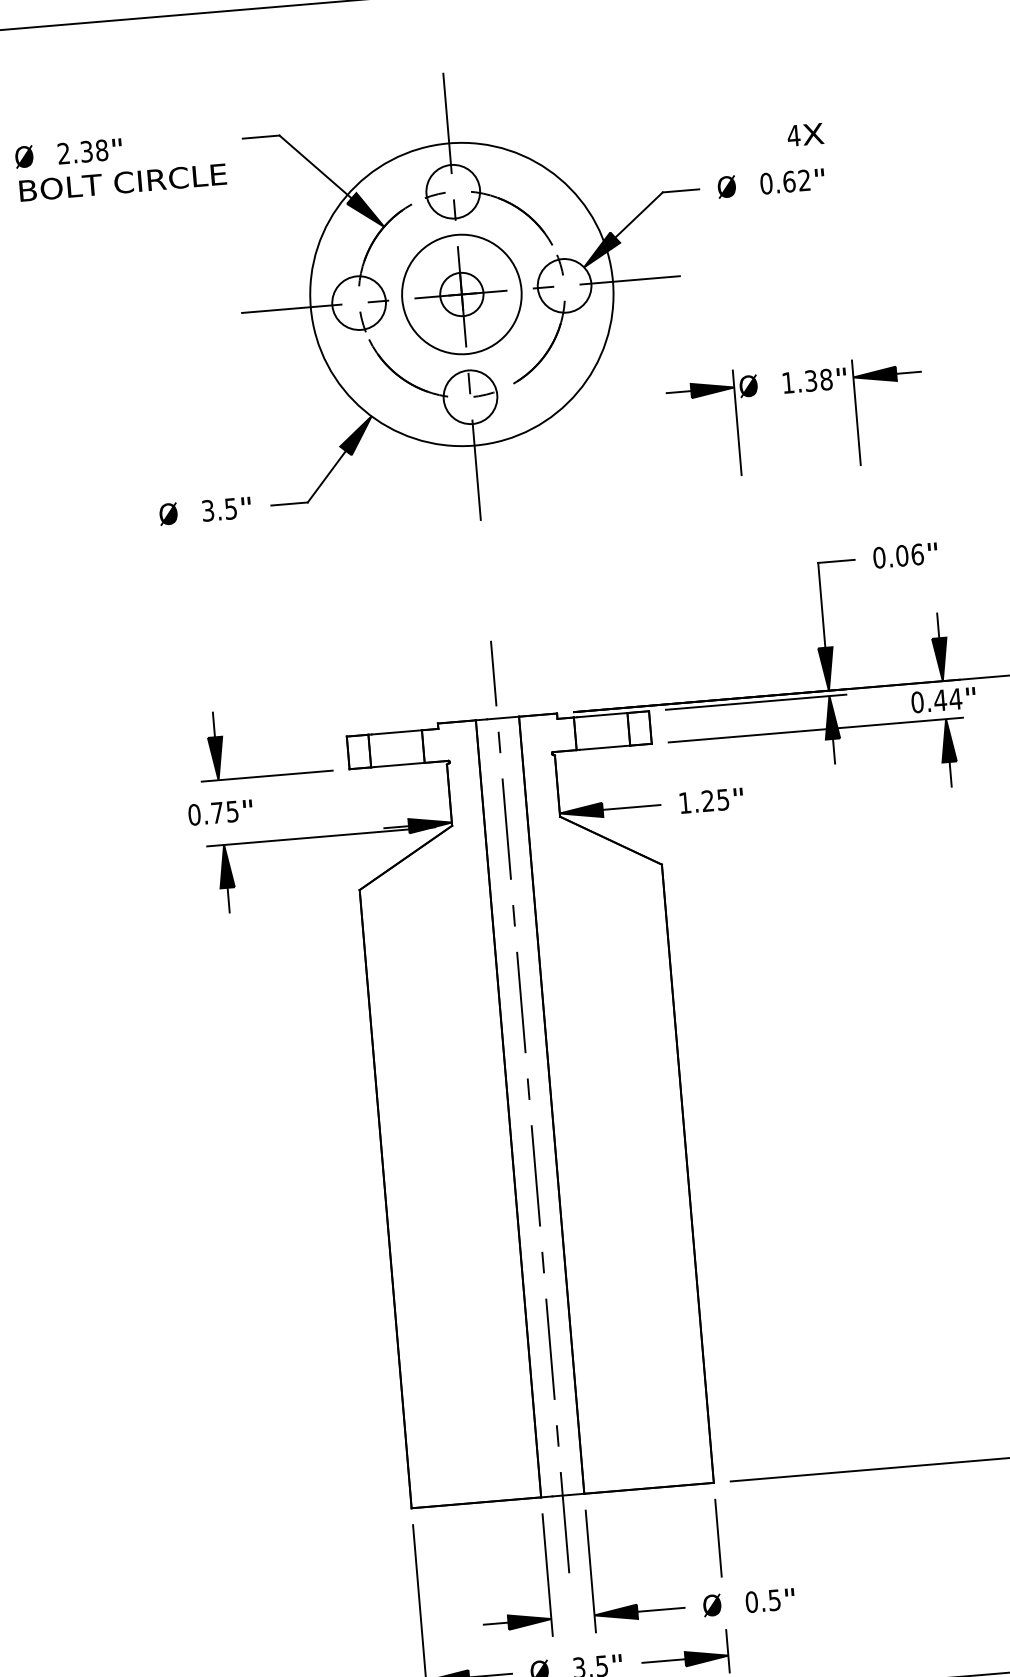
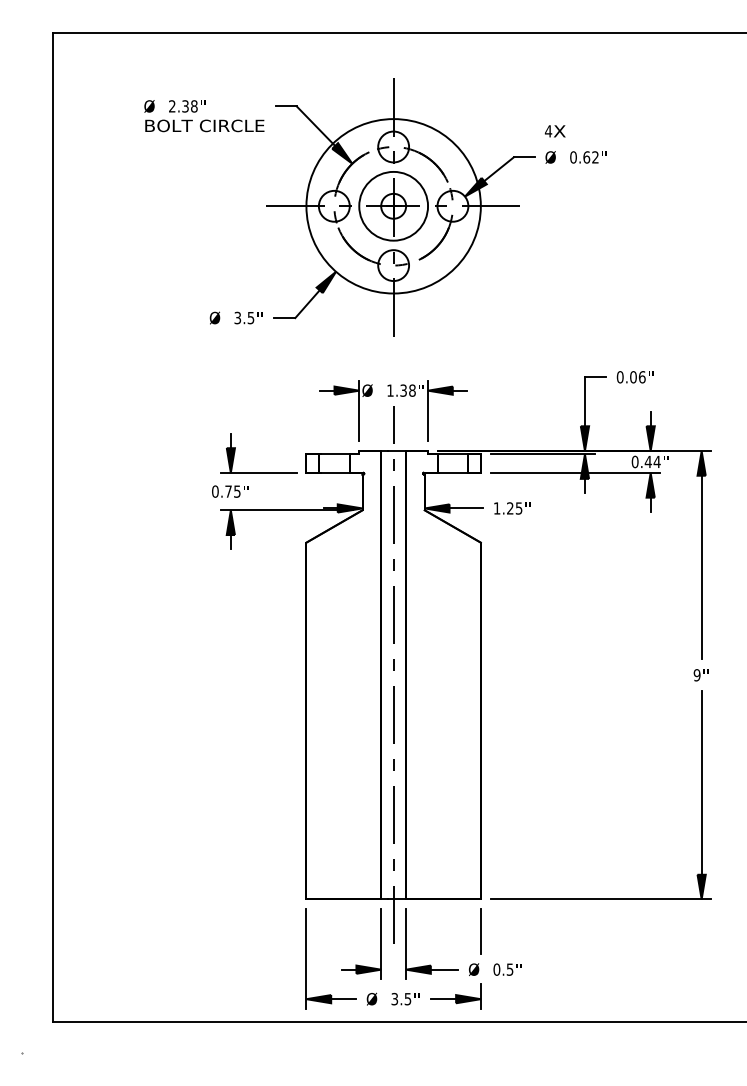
text: (804, 135) -> (554, 131), moved
part: (794, 392) -> (393, 396), moved

